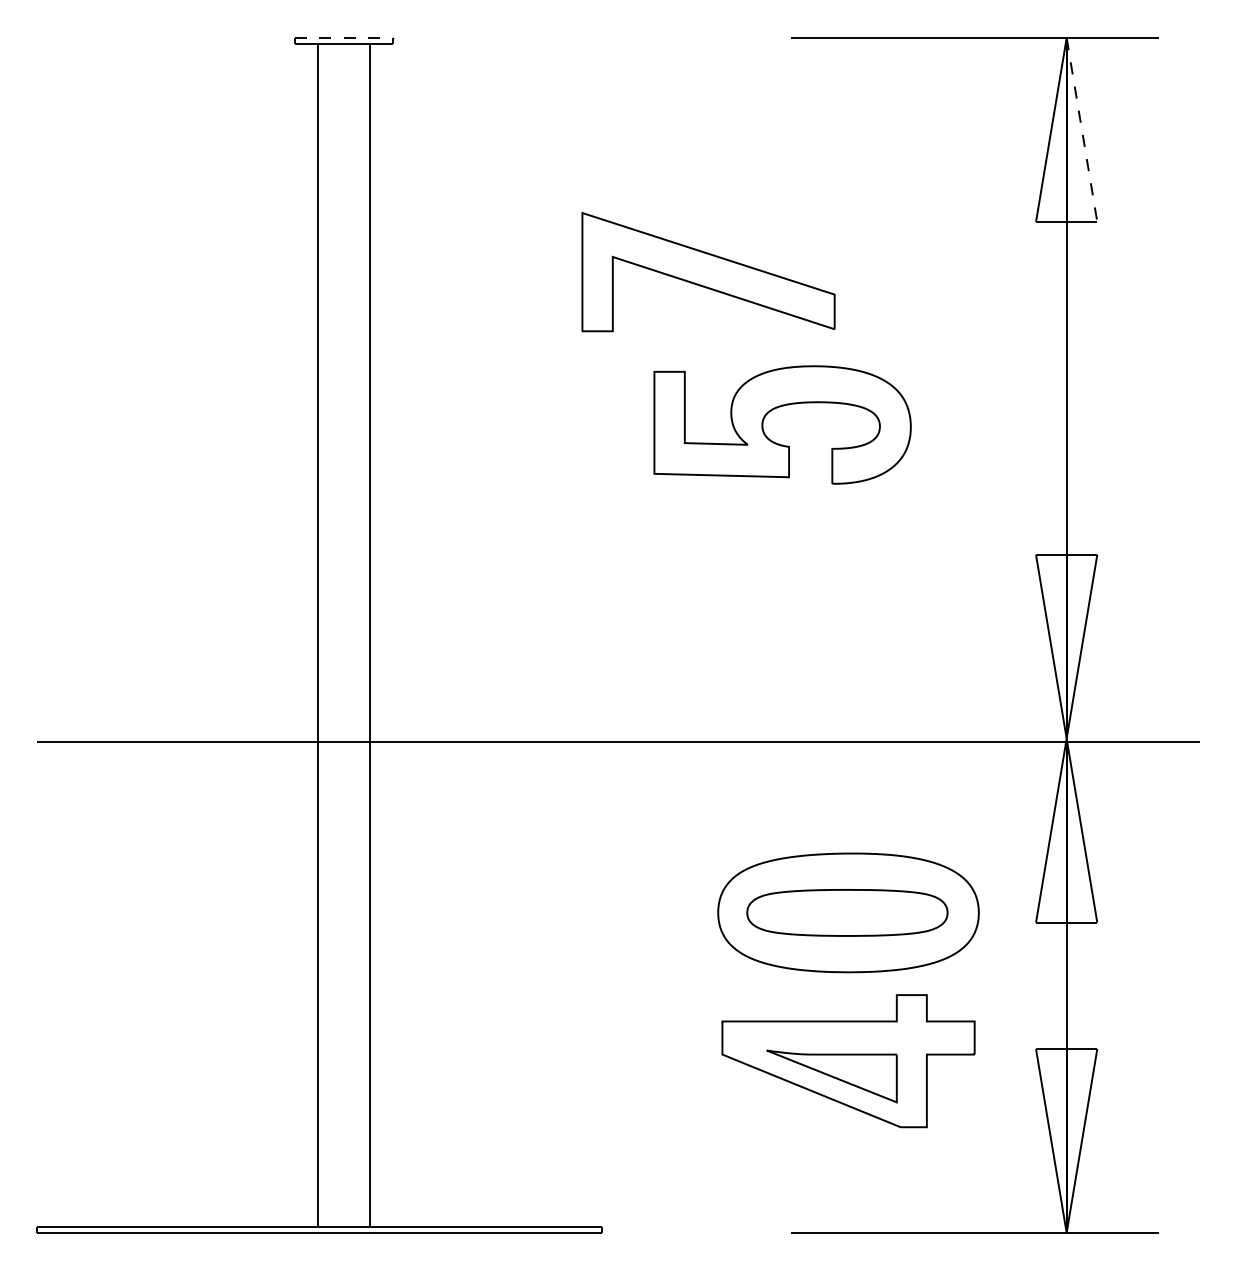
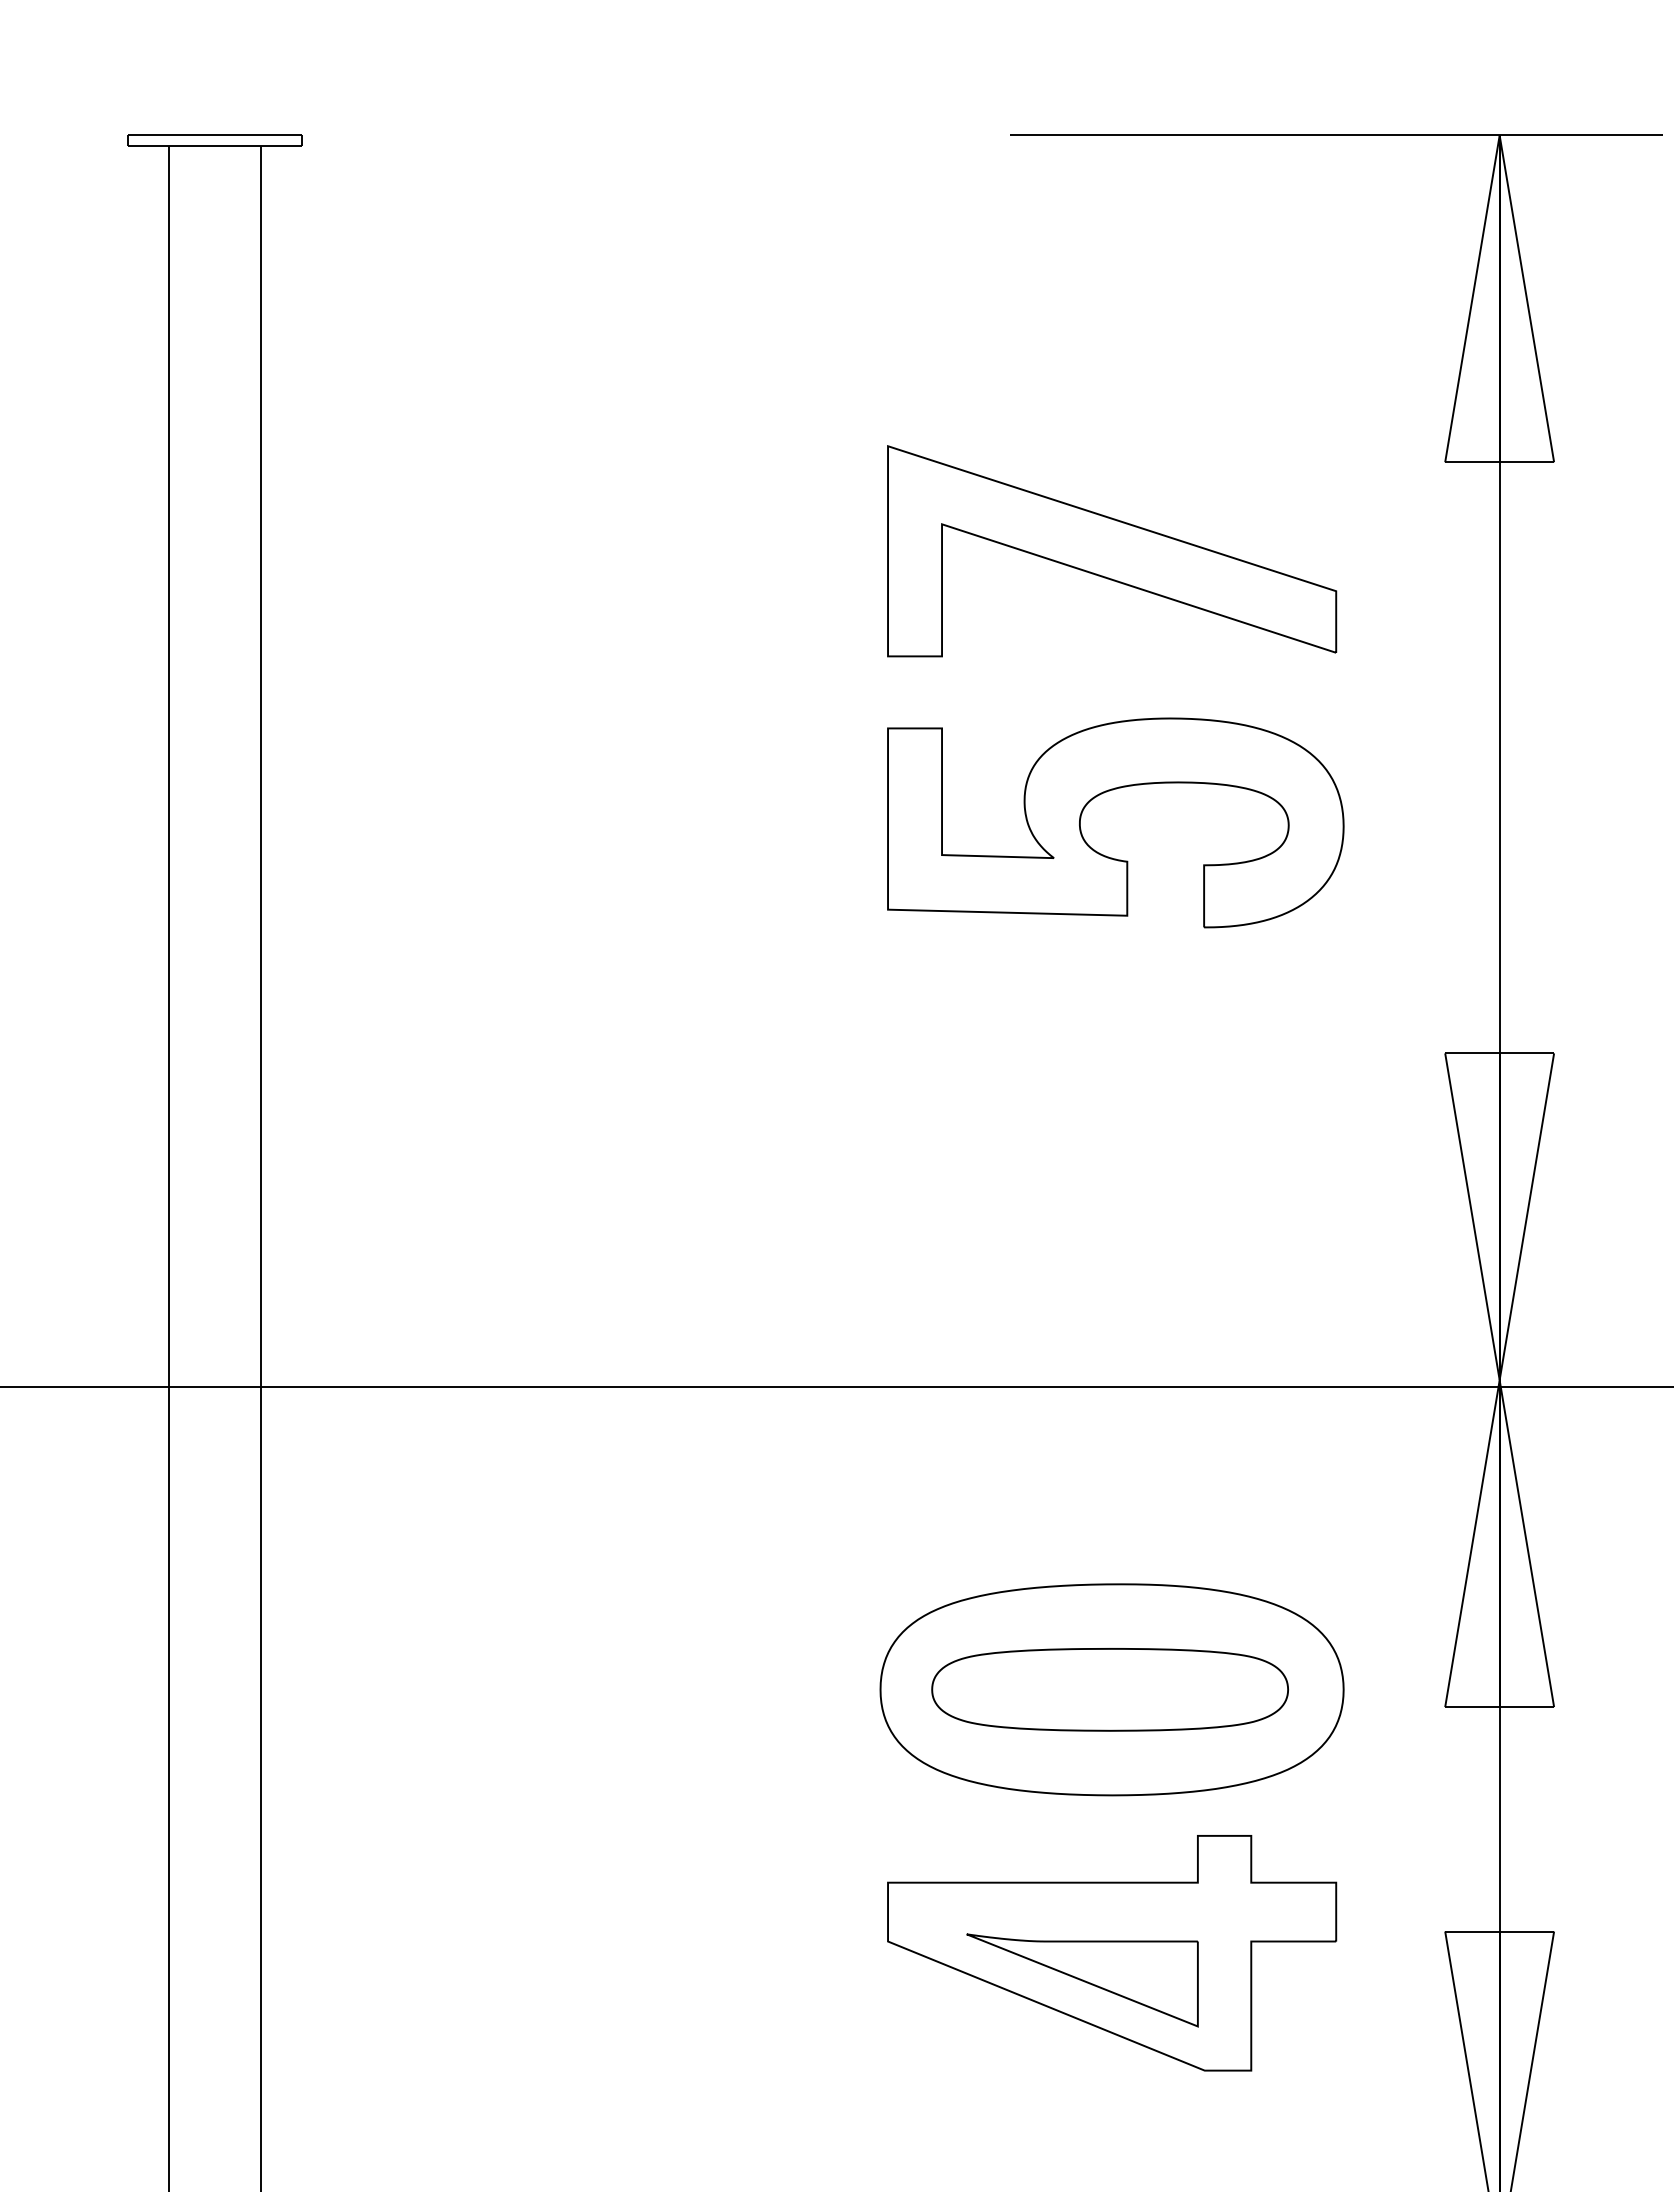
line: (344, 38) -> (216, 136), dashed -> solid
line: (1082, 130) -> (1527, 299), dashed -> solid
part: (708, 272) -> (1112, 551), moved
part: (775, 409) -> (1103, 795), moved

